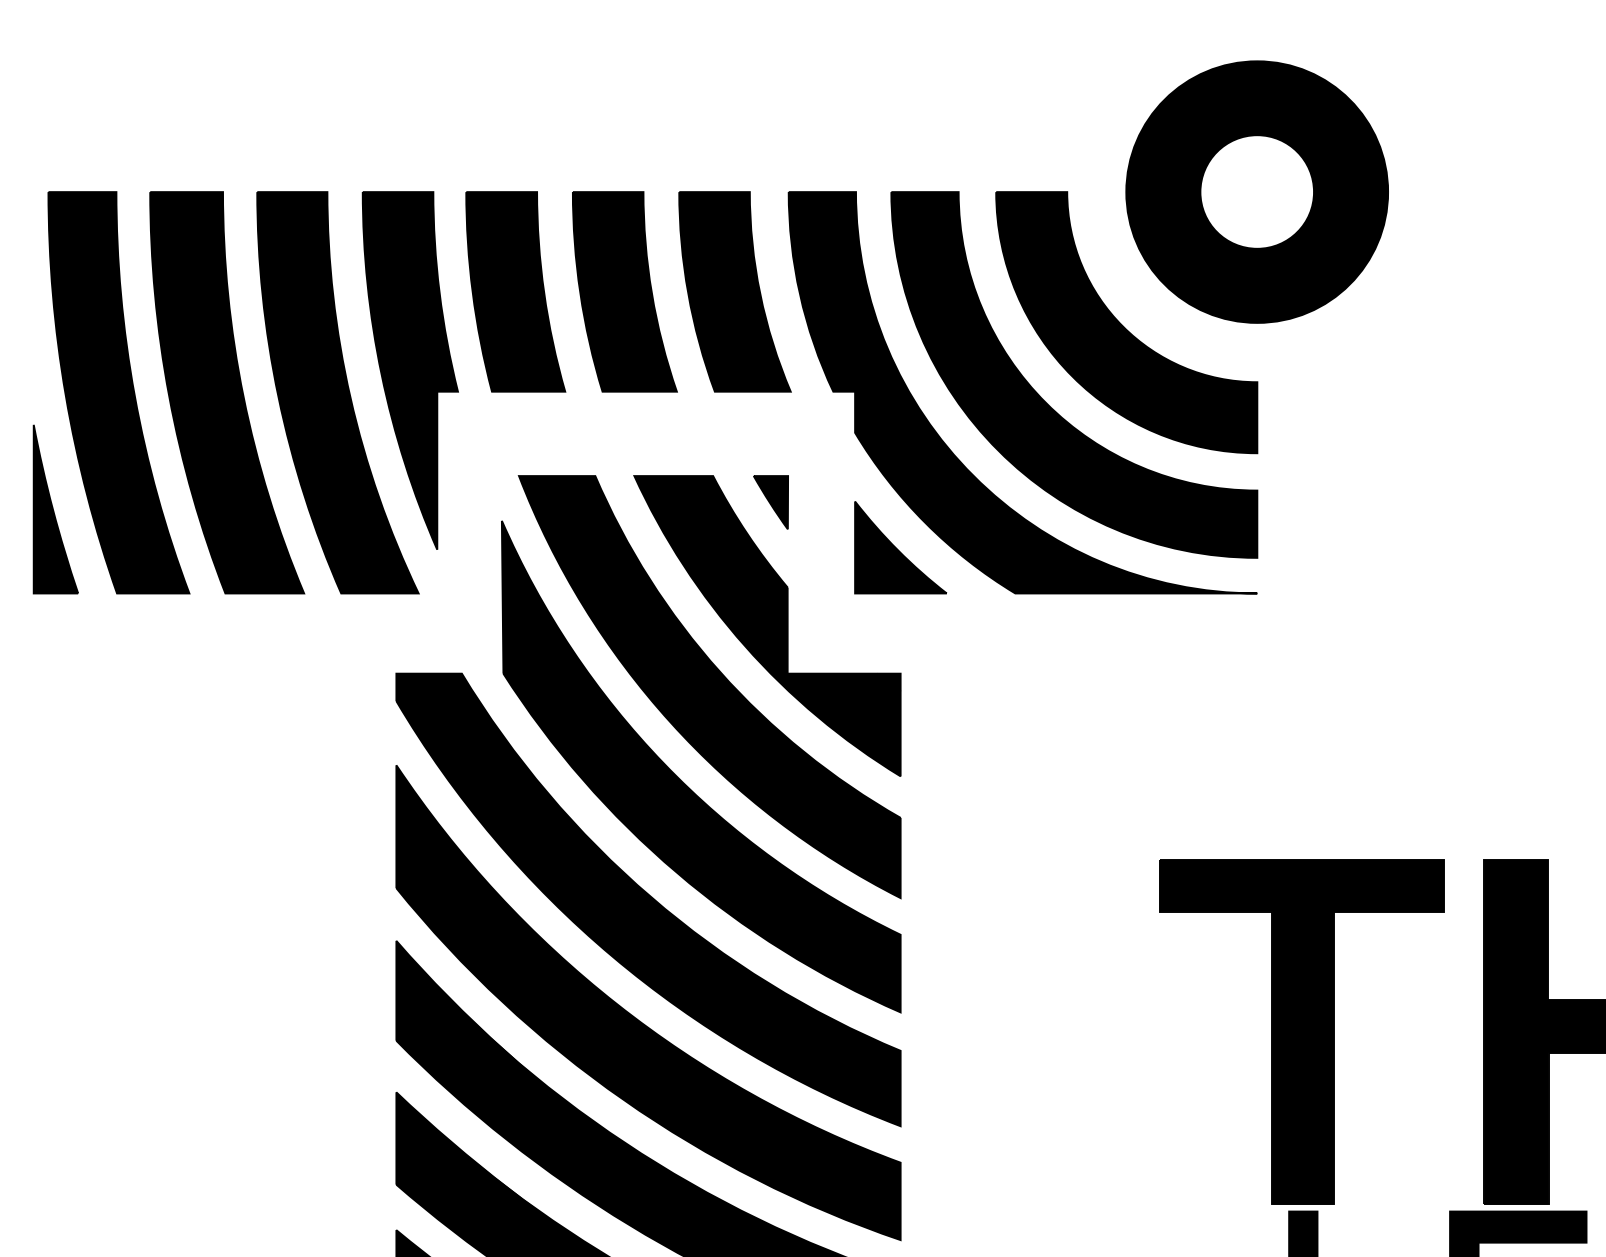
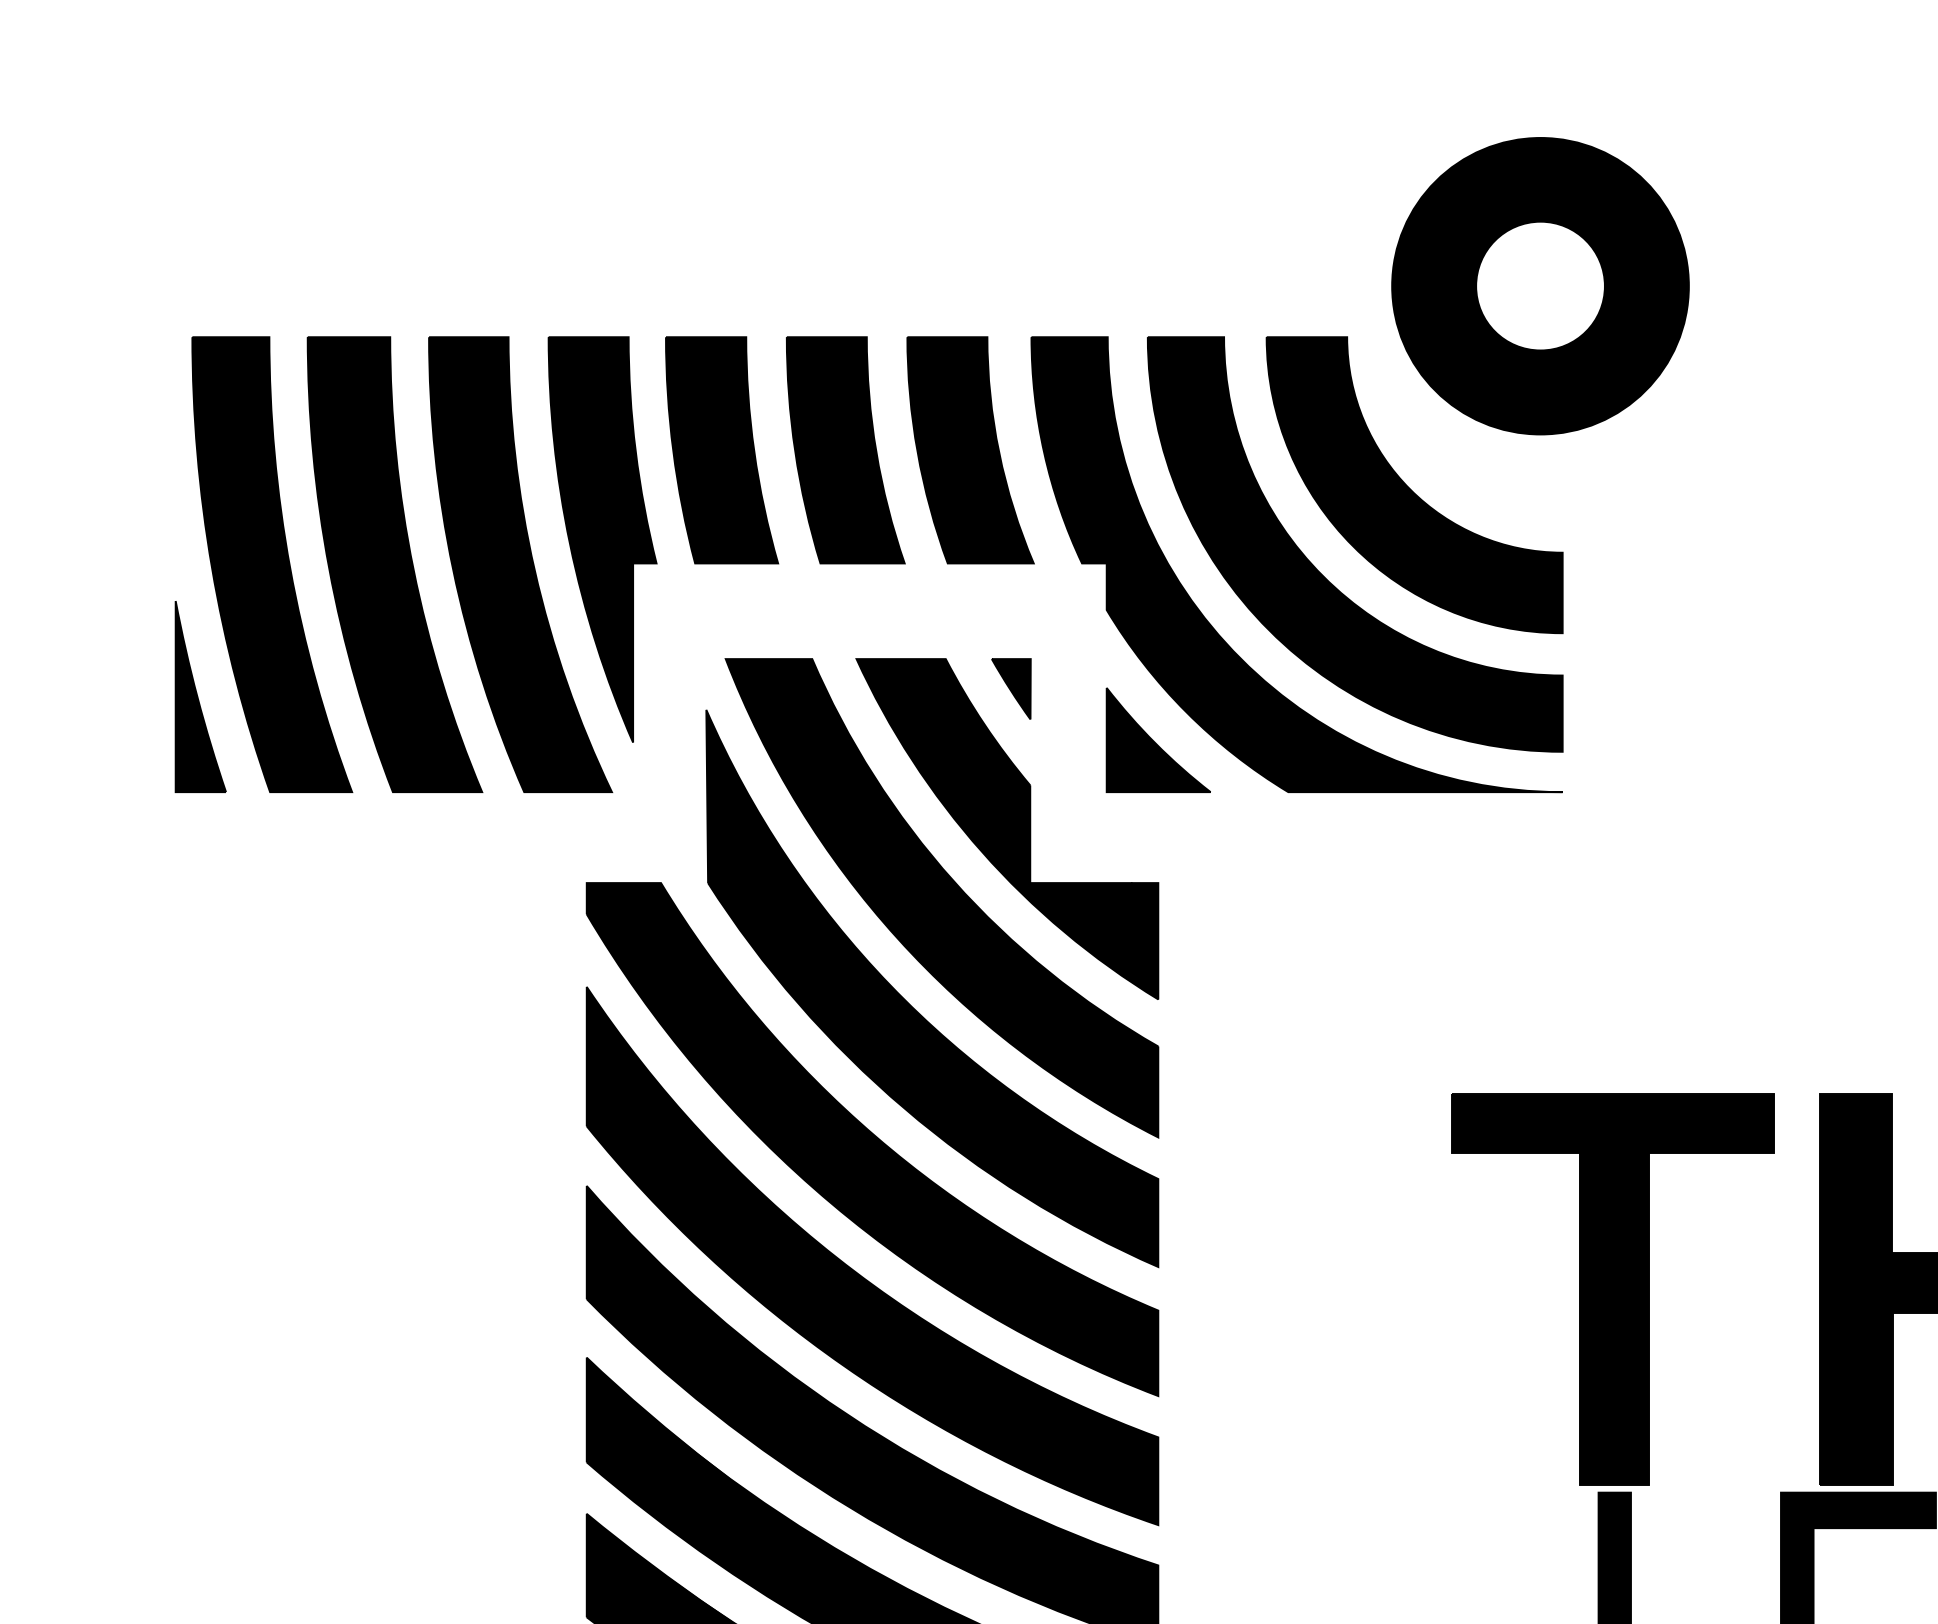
part: (1257, 192) -> (1540, 286), moved

